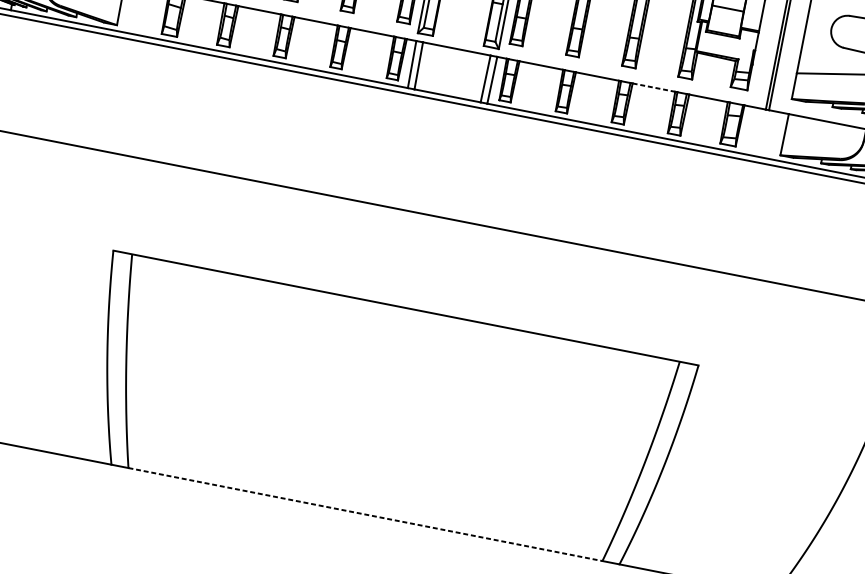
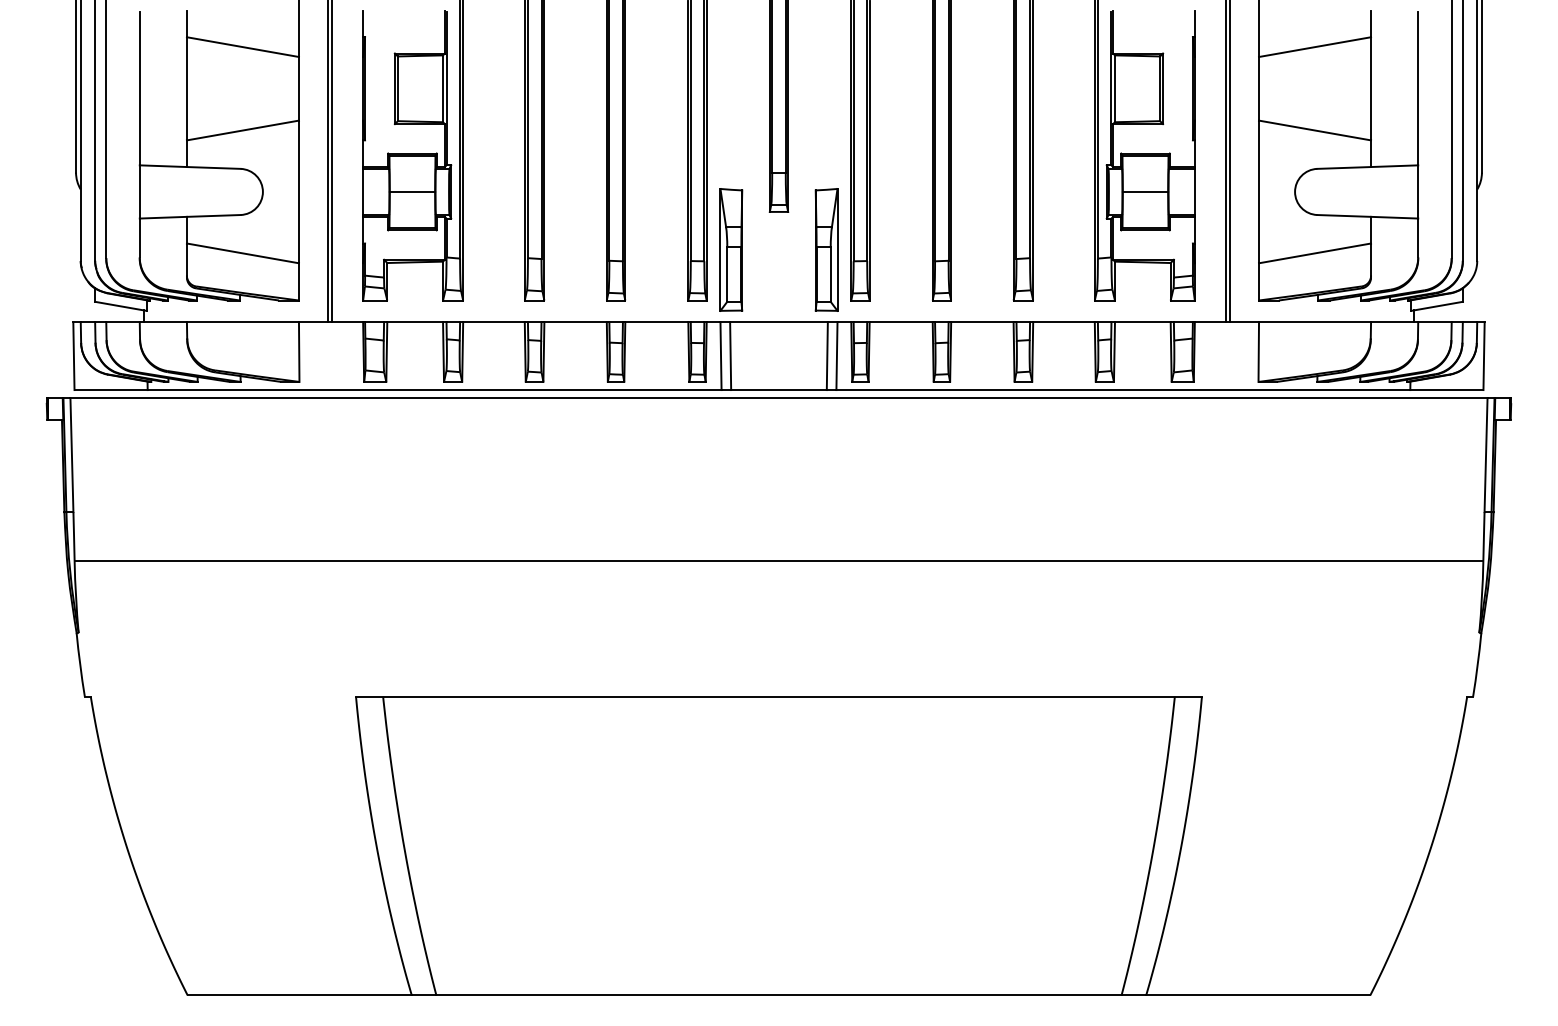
line: (654, 87) -> (1064, 322), dashed -> solid
line: (365, 514) -> (778, 995), dashed -> solid

